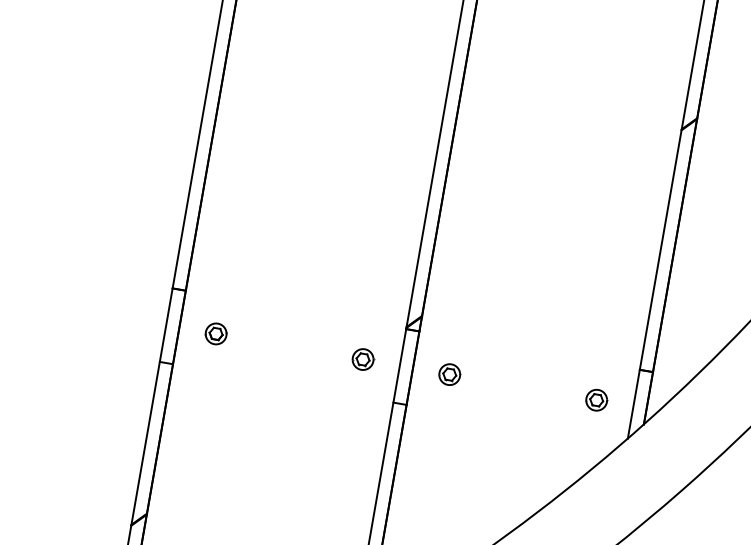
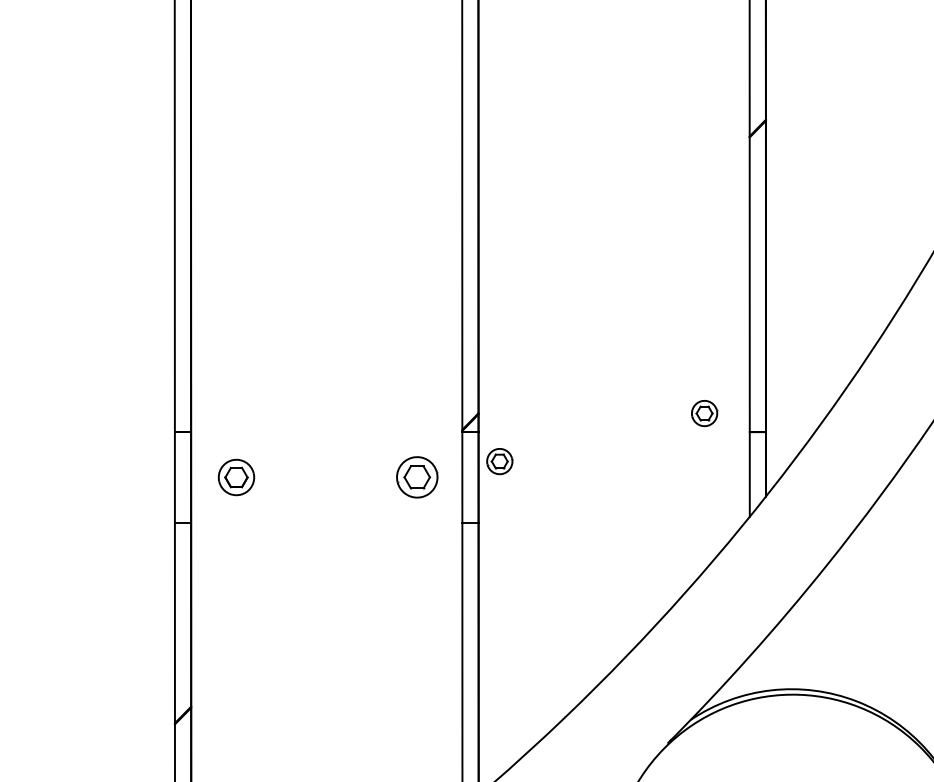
part: (215, 333) -> (235, 477), size x1.4
part: (362, 359) -> (416, 477), size x1.6
part: (449, 374) -> (499, 461), moved
part: (596, 400) -> (704, 413), moved

